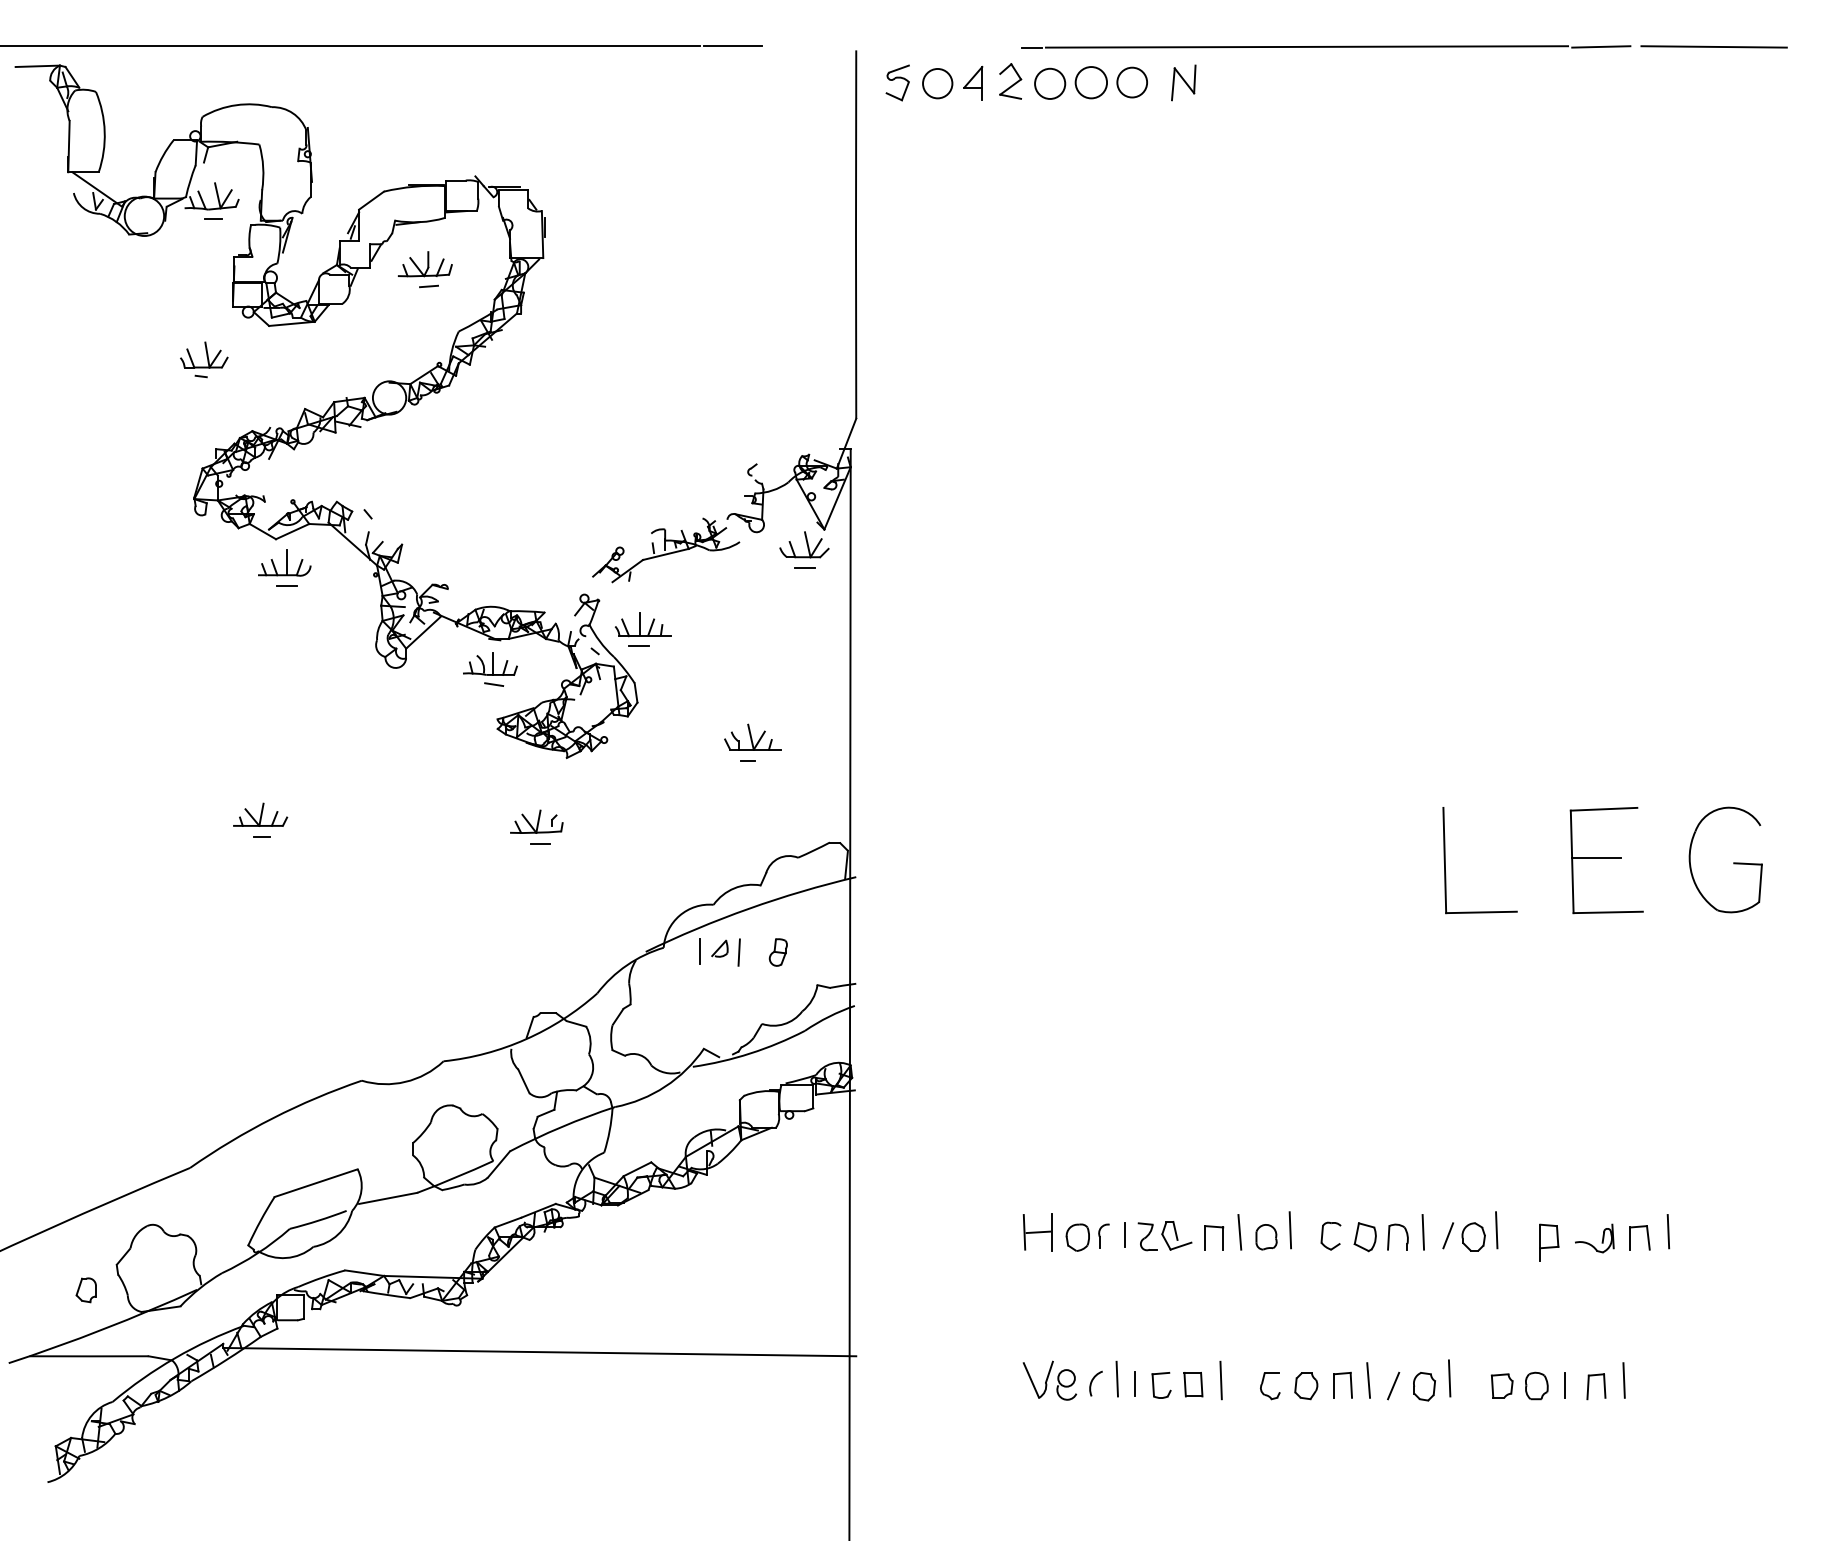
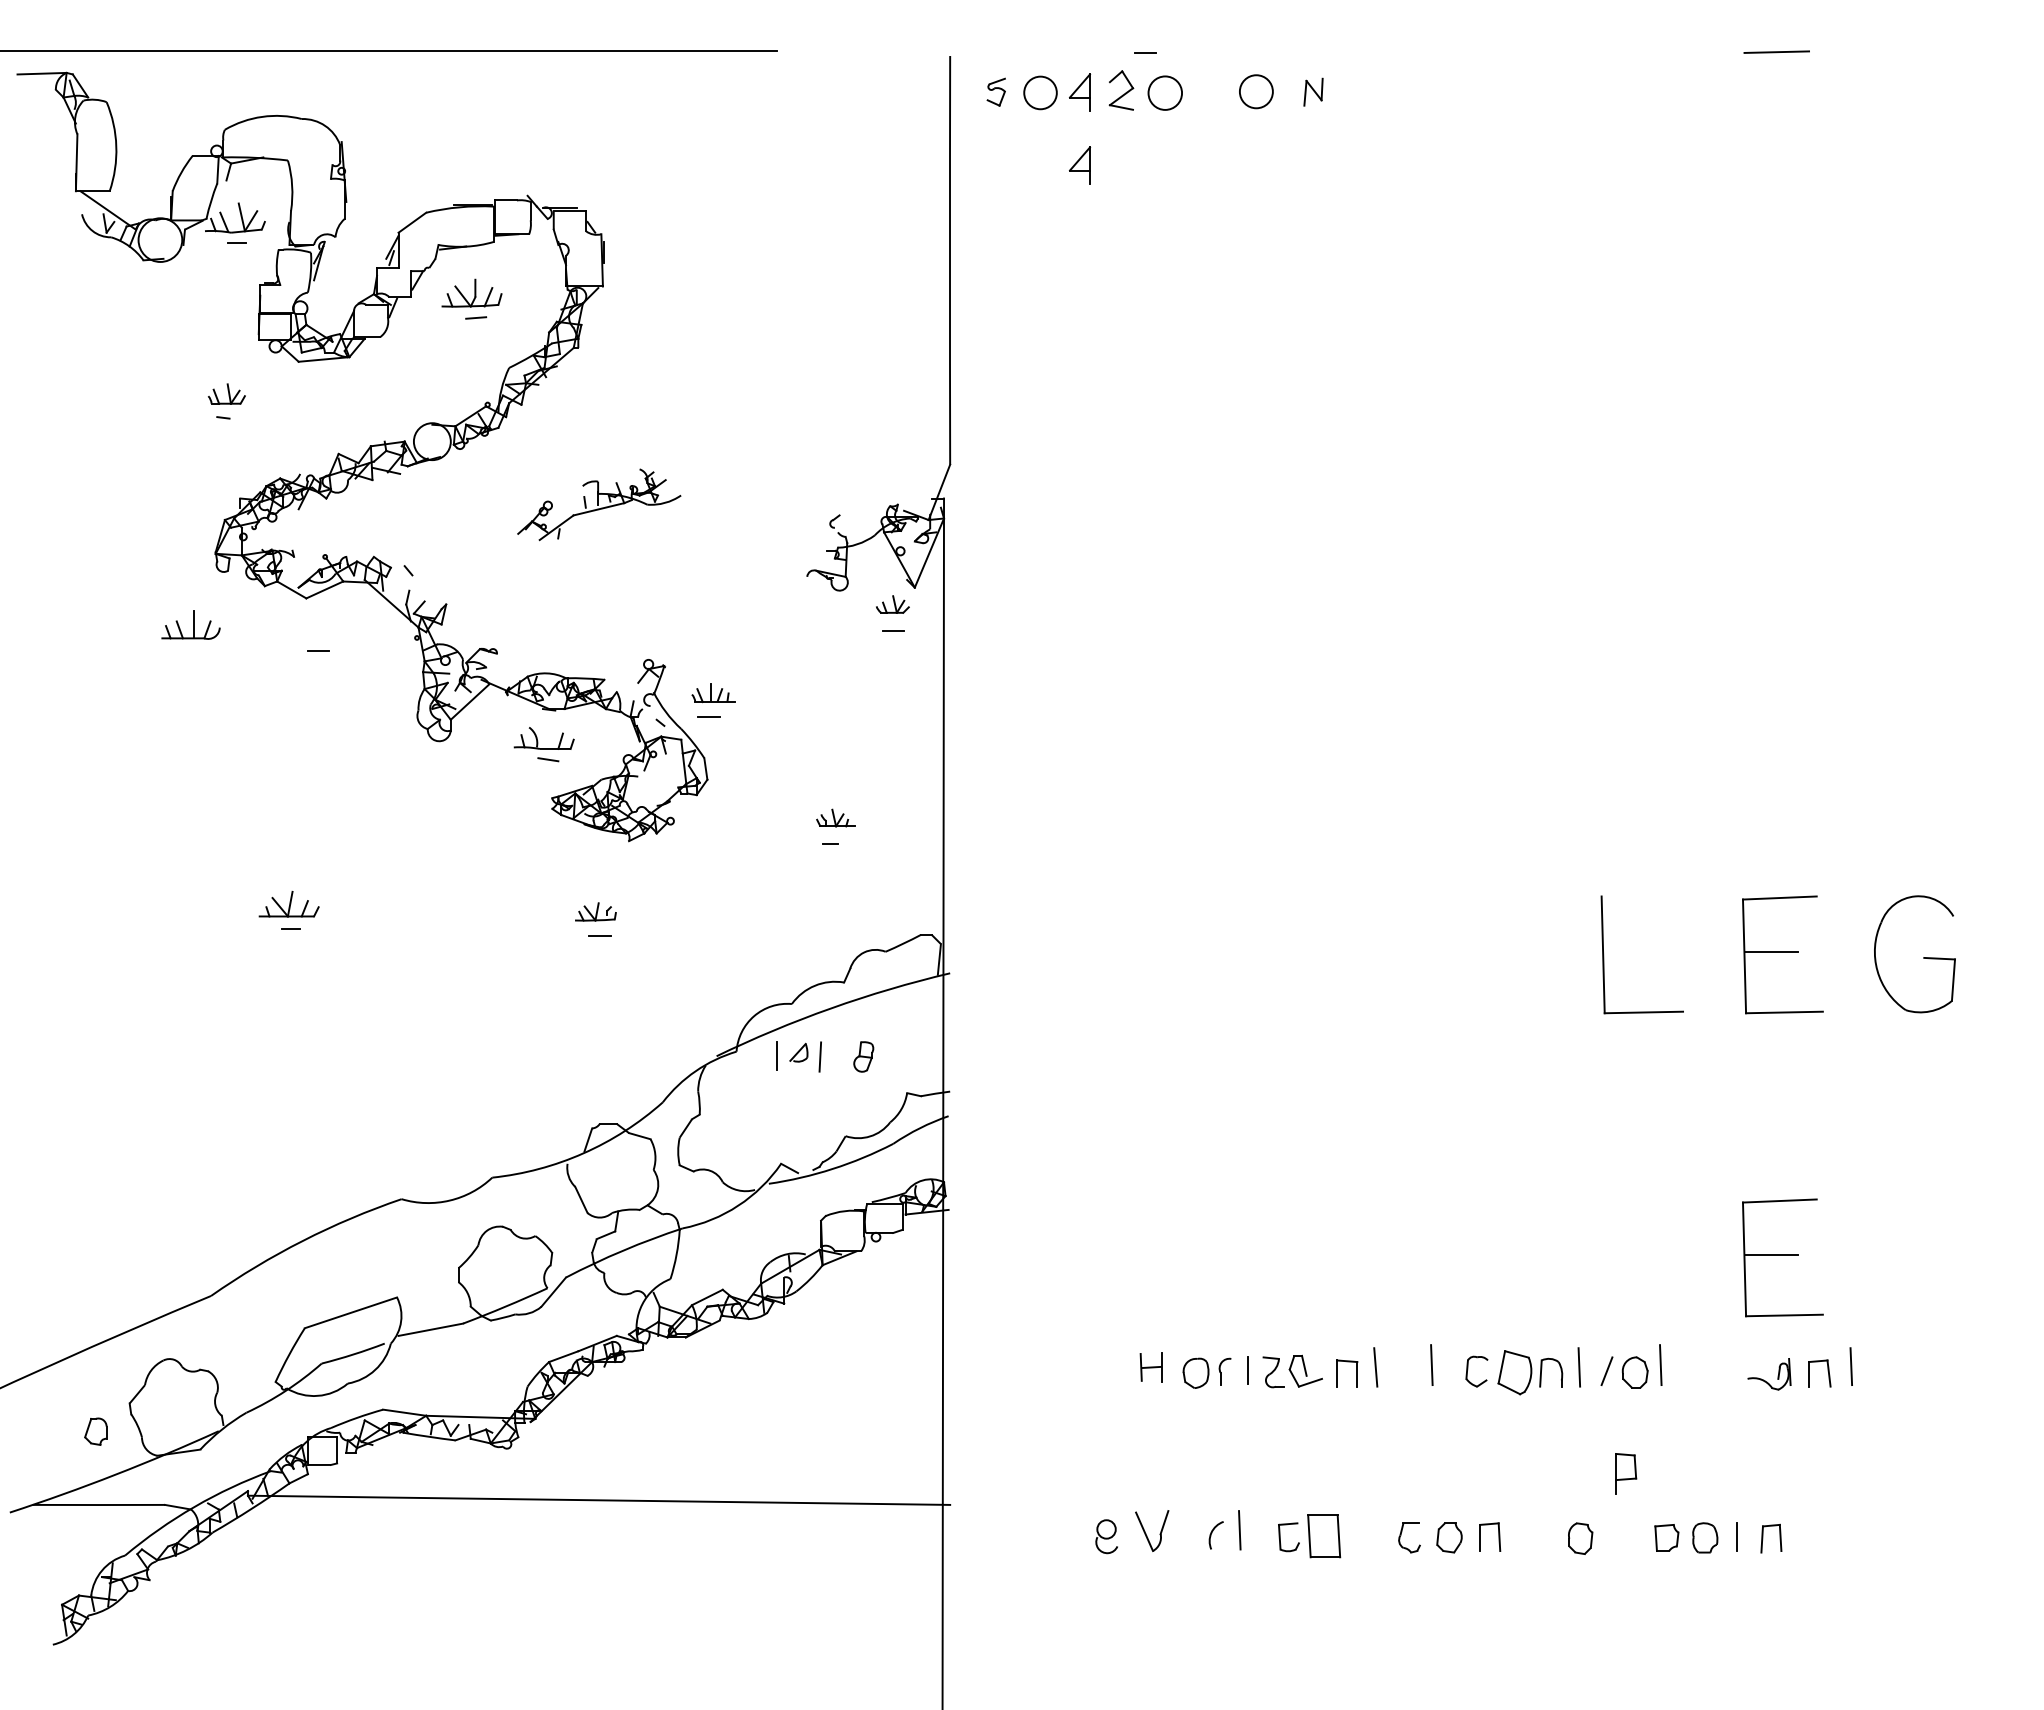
line: (733, 46) -> (813, 51), removed
line: (1306, 46) -> (1449, 51), removed
line: (1713, 46) -> (1901, 51), removed
circle: (1090, 82) -> (1210, 91), removed
part: (898, 83) -> (996, 92), size x0.7
part: (1183, 83) -> (1313, 92), size x0.7
part: (973, 149) -> (1080, 165), added
part: (204, 354) -> (226, 393), size x0.7
part: (804, 544) -> (892, 604), size x0.6
part: (666, 550) -> (599, 504), moved
part: (284, 562) -> (190, 624), moved
part: (642, 624) -> (713, 692), size x0.7
line: (493, 663) -> (547, 736), removed
part: (752, 736) -> (835, 817), size x0.6
part: (536, 821) -> (595, 911), size x0.7
part: (1606, 1133) -> (1782, 1257), added
part: (1037, 1232) -> (1151, 1367), size x0.7
part: (1266, 1236) -> (1405, 1372), removed
part: (1364, 1236) -> (1514, 1372), size x1.4
part: (1549, 1242) -> (1626, 1473), moved
line: (1449, 1378) -> (1608, 1529), removed
line: (1220, 1380) -> (1354, 1531), removed
line: (1368, 1380) -> (1518, 1531), removed
line: (1623, 1380) -> (1801, 1531), removed
line: (1135, 1383) -> (1259, 1535), removed
part: (1066, 1384) -> (1106, 1536), moved
part: (1193, 1384) -> (1324, 1536), size x1.6
line: (1393, 1385) -> (1546, 1537), removed

